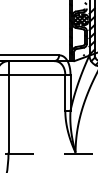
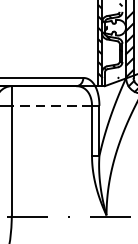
hatch: (81, 19) -> (114, 27), removed
line: (36, 75) -> (51, 106), solid -> dashed

